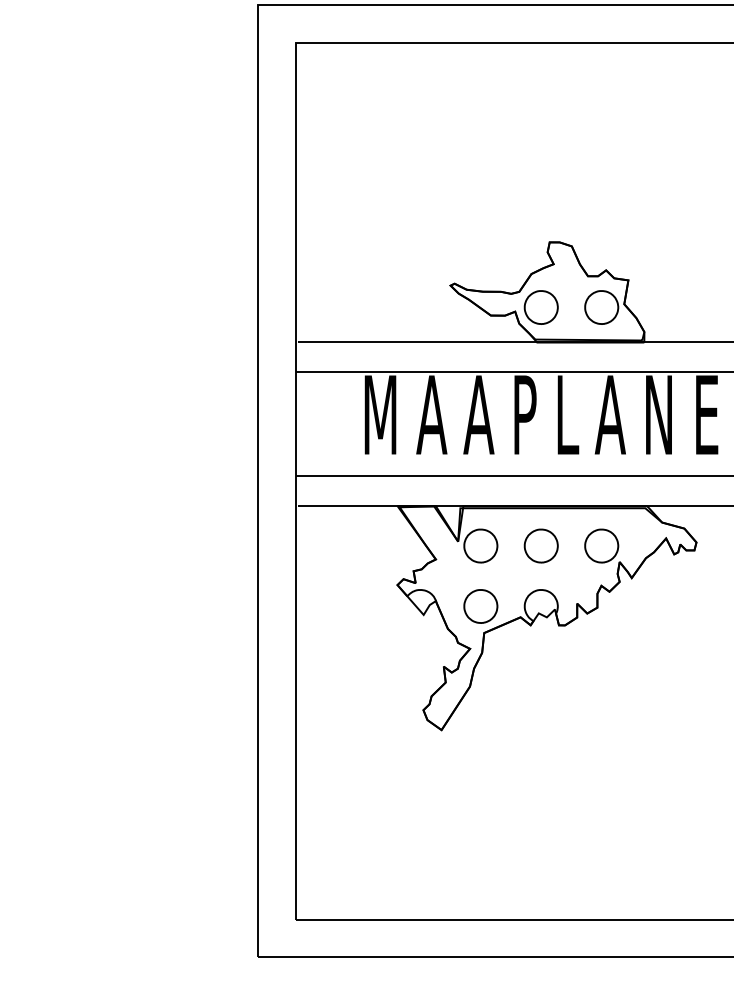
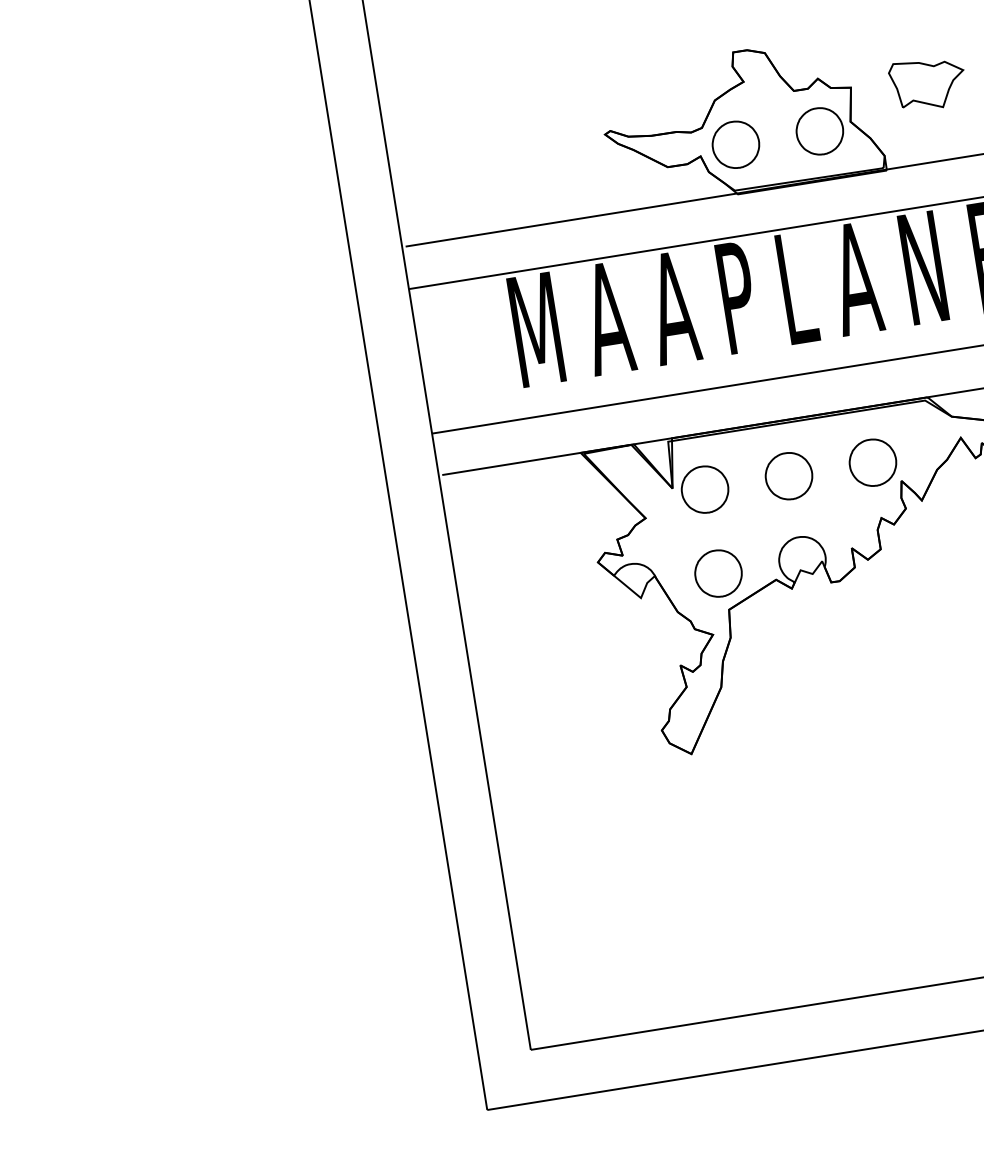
part: (682, 286) -> (927, 84), added

